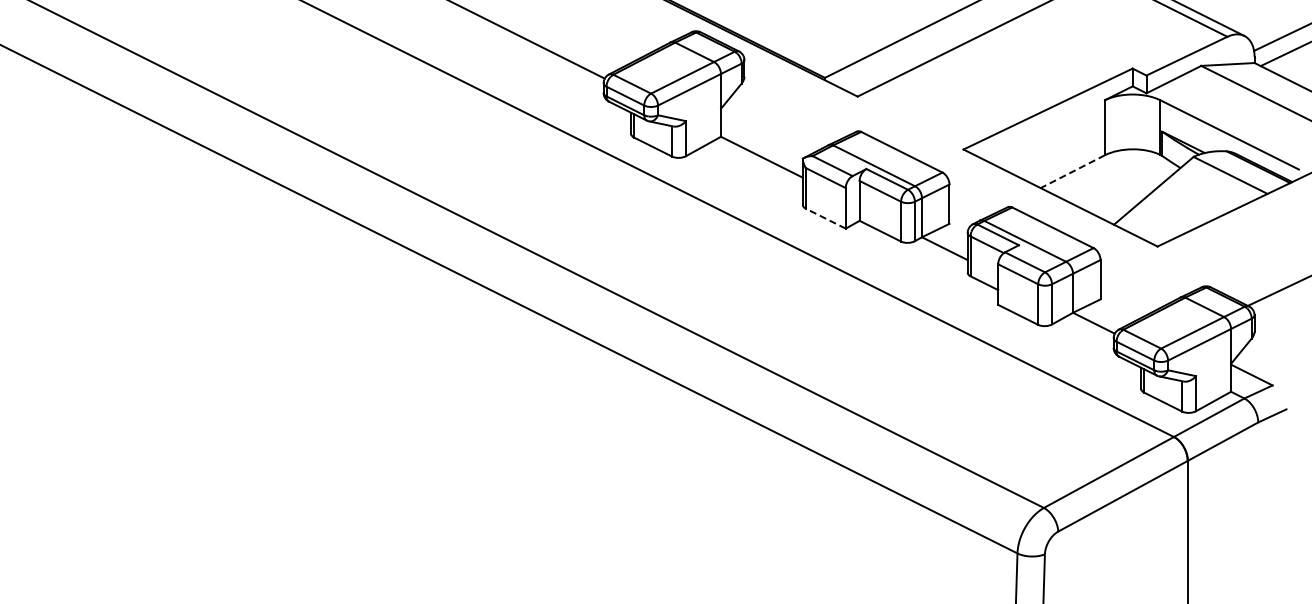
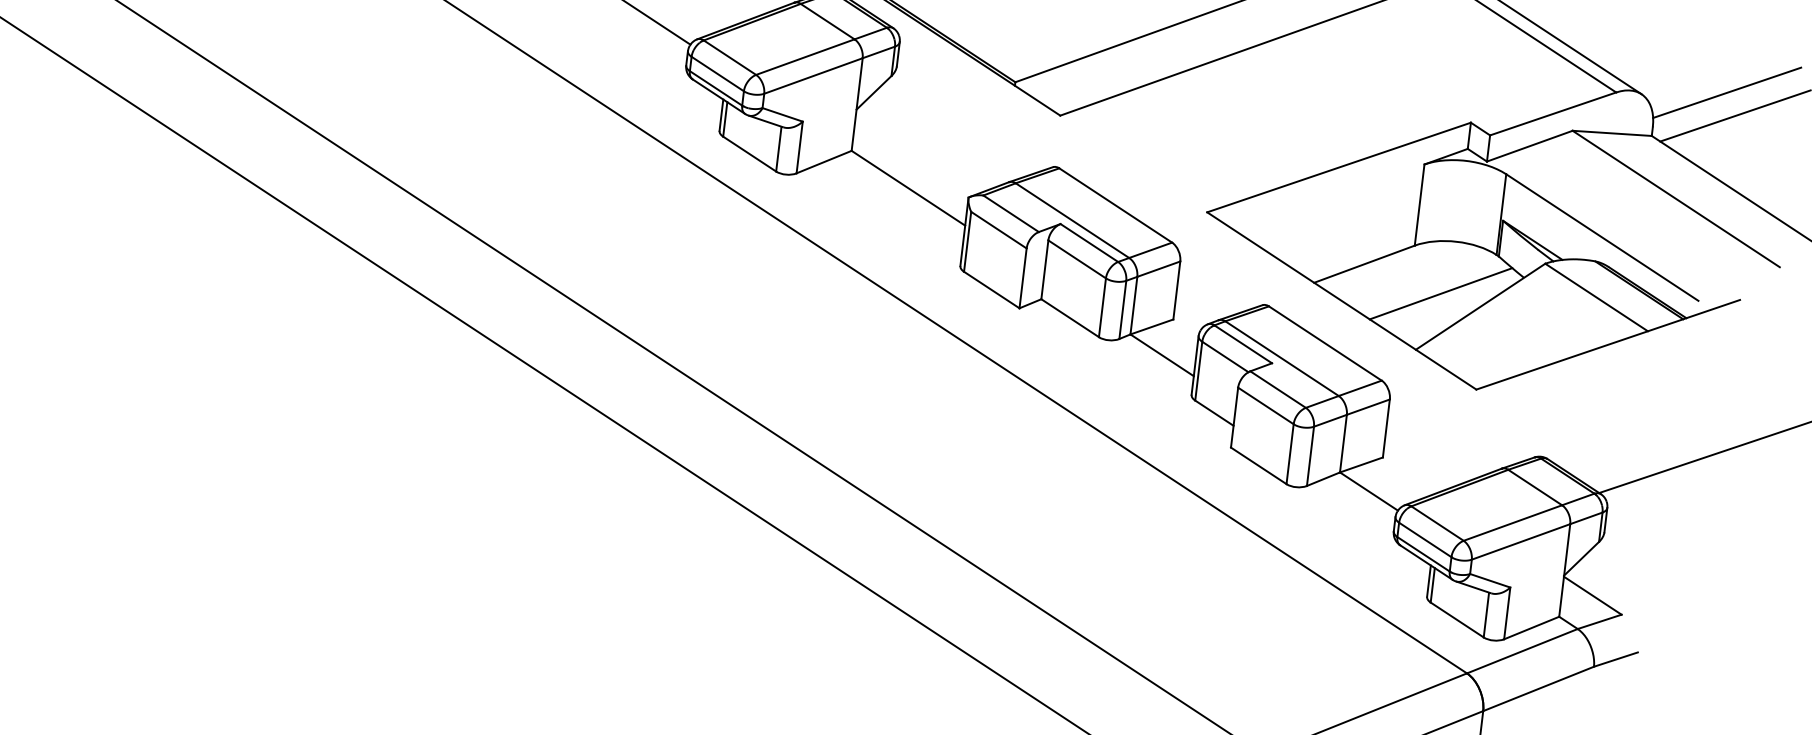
line: (1072, 171) -> (1364, 263), dashed -> solid
line: (1125, 185) -> (1439, 293), added
line: (825, 218) -> (991, 289), dashed -> solid

